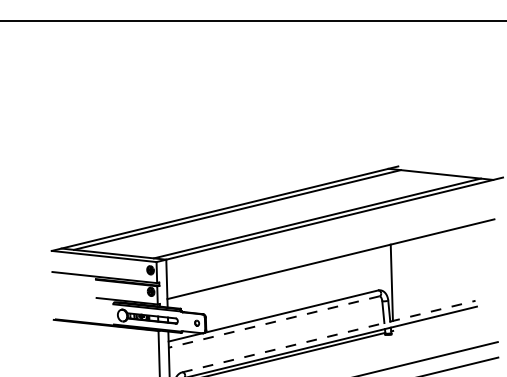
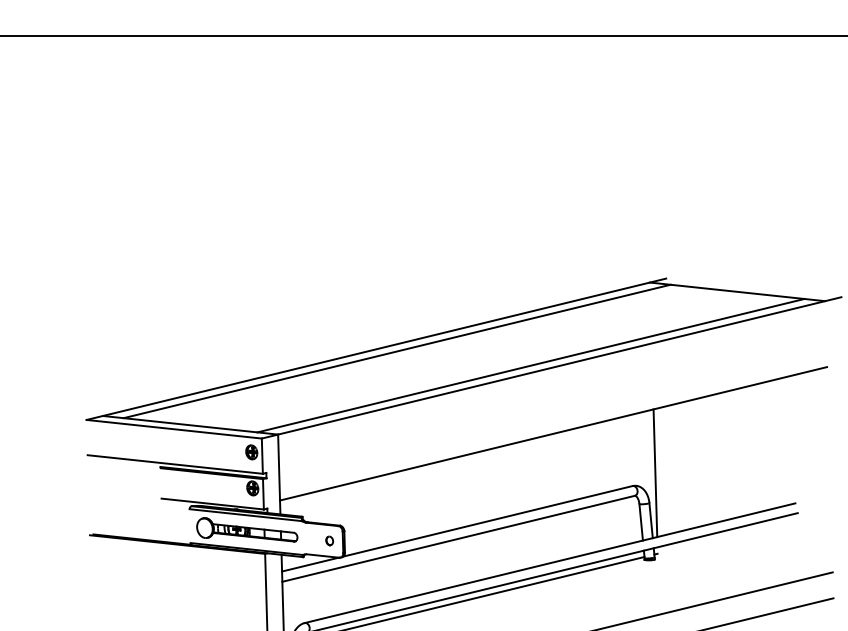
line: (273, 322) -> (457, 539), dashed -> solid
line: (329, 336) -> (551, 563), dashed -> solid

